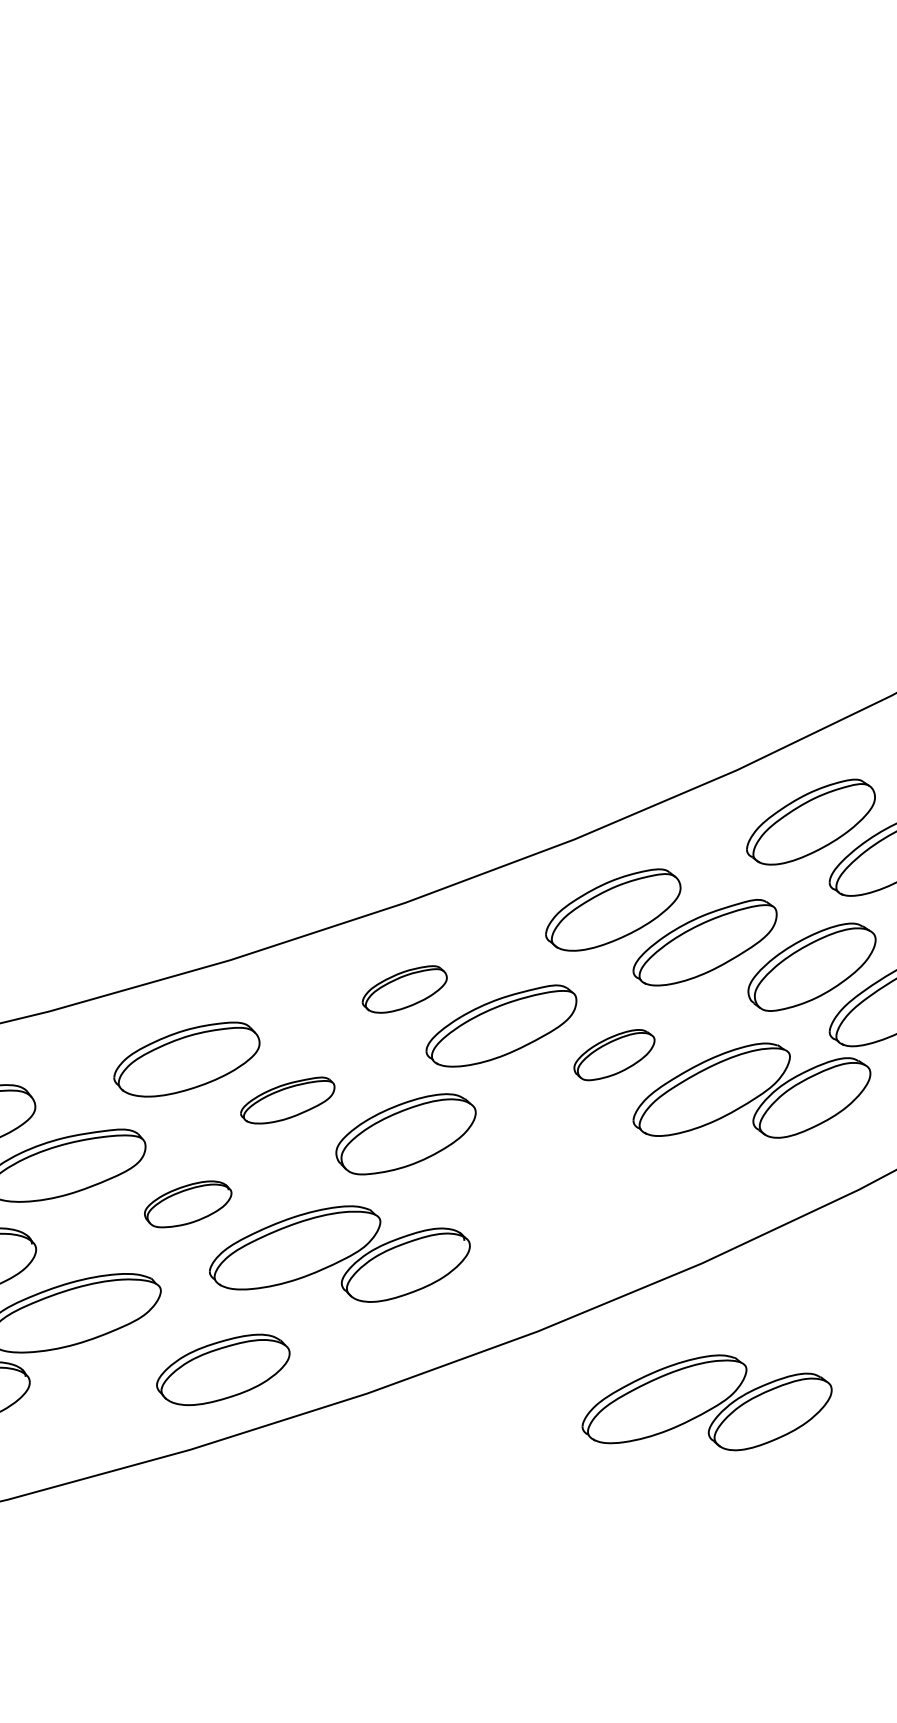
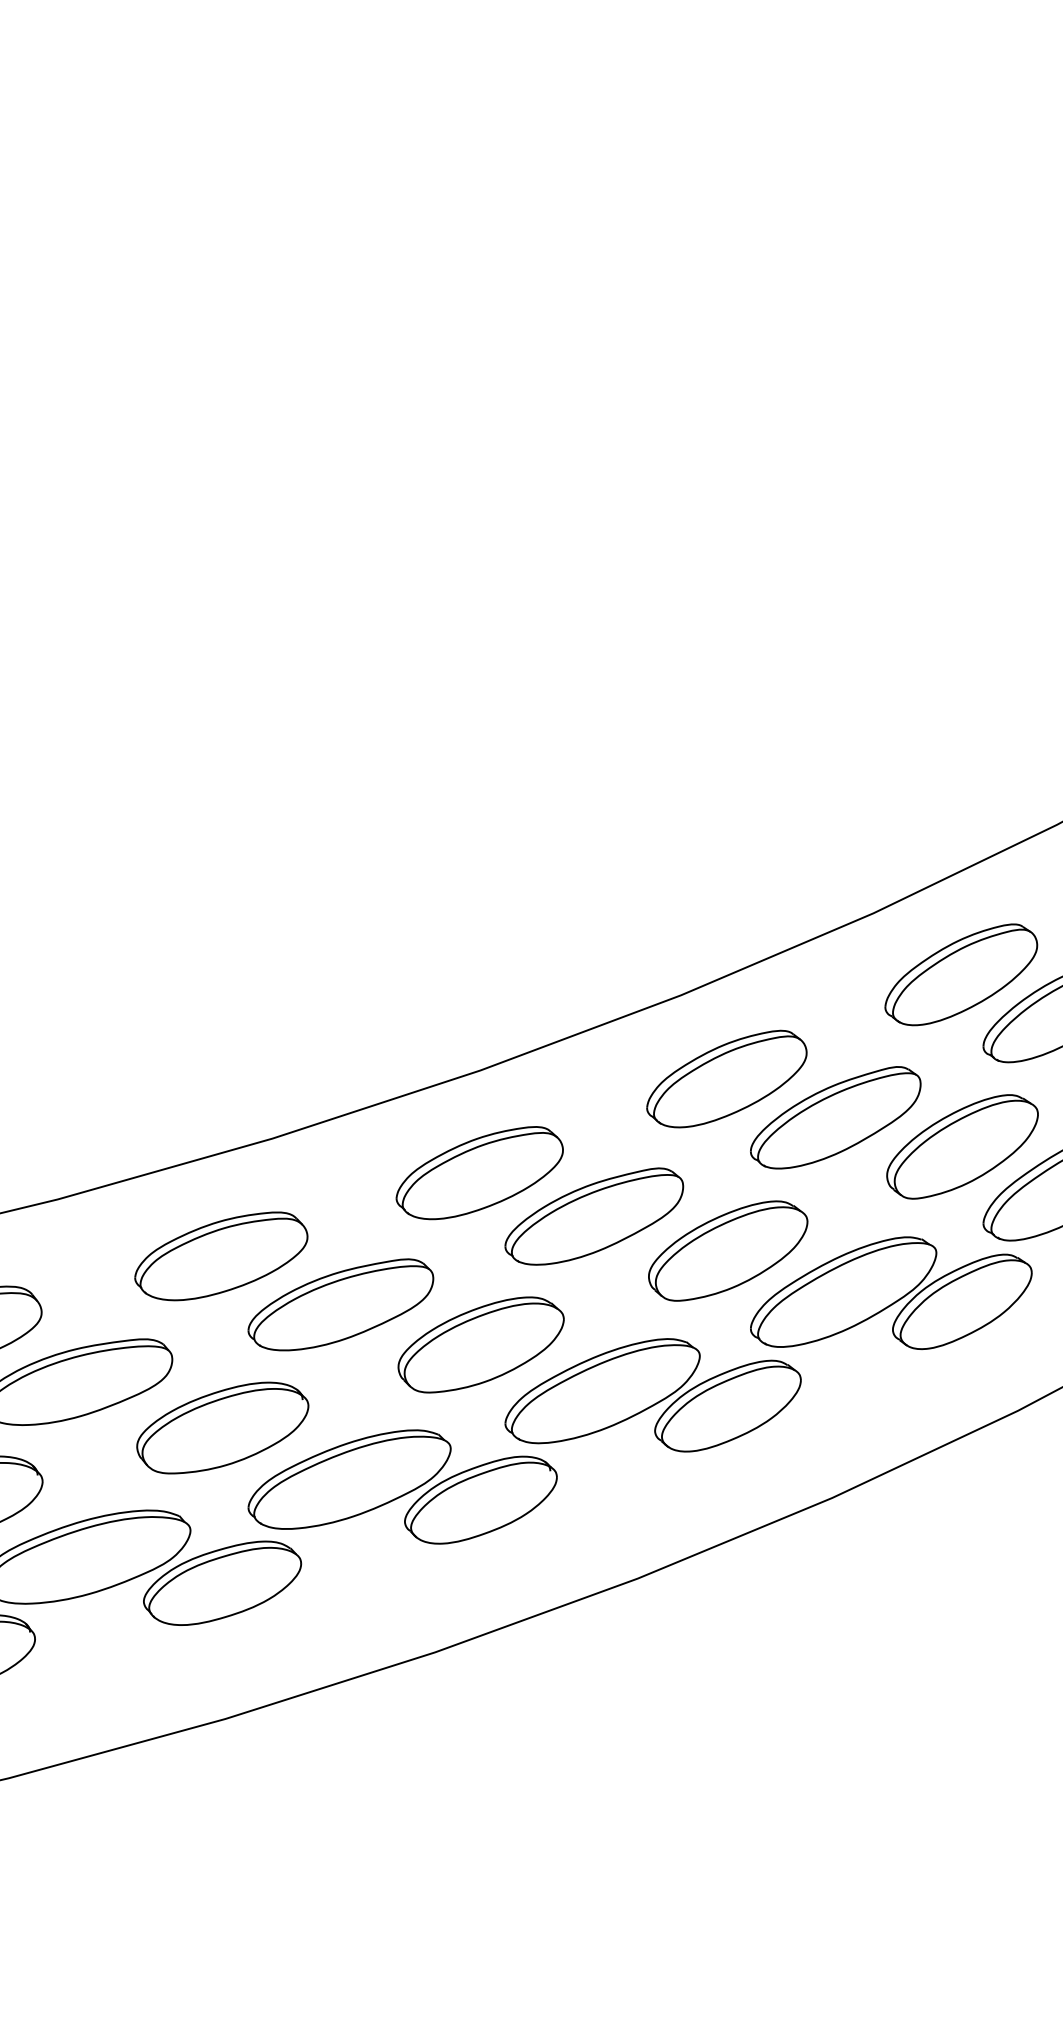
part: (404, 989) -> (479, 1173), size x1.67
part: (614, 1054) -> (728, 1250), size x1.67
part: (287, 1100) -> (340, 1304), size x1.67
part: (187, 1203) -> (222, 1427), size x1.67
part: (223, 1369) -> (222, 1582), moved
part: (706, 1402) -> (652, 1395), moved

